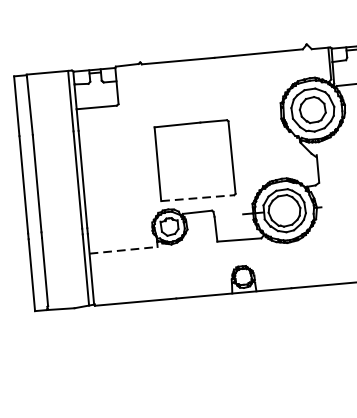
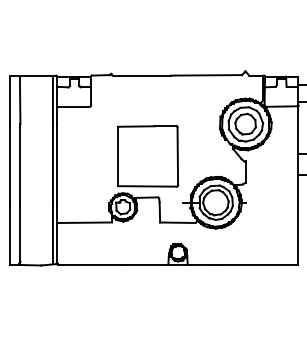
line: (198, 198) -> (148, 186), dashed -> solid
line: (124, 249) -> (85, 222), dashed -> solid

